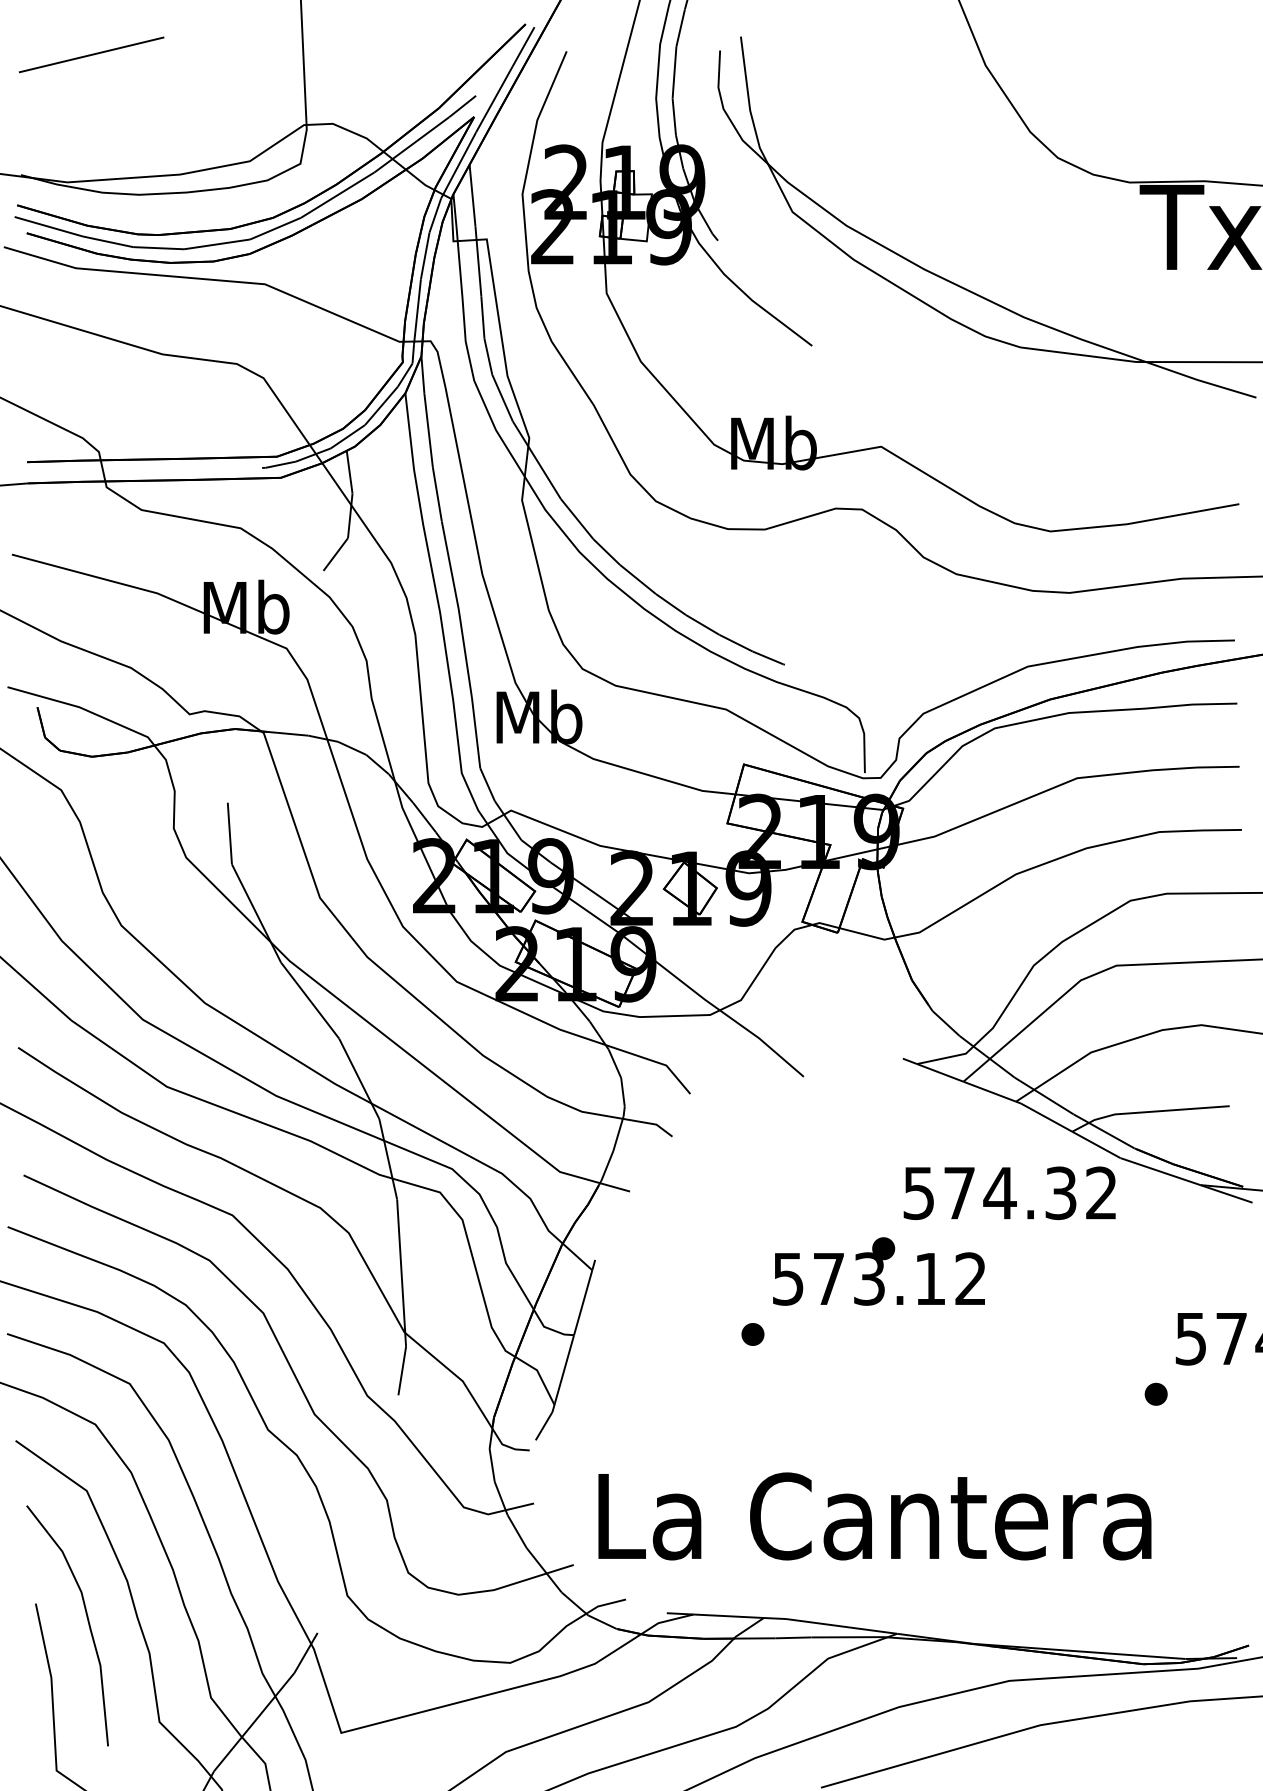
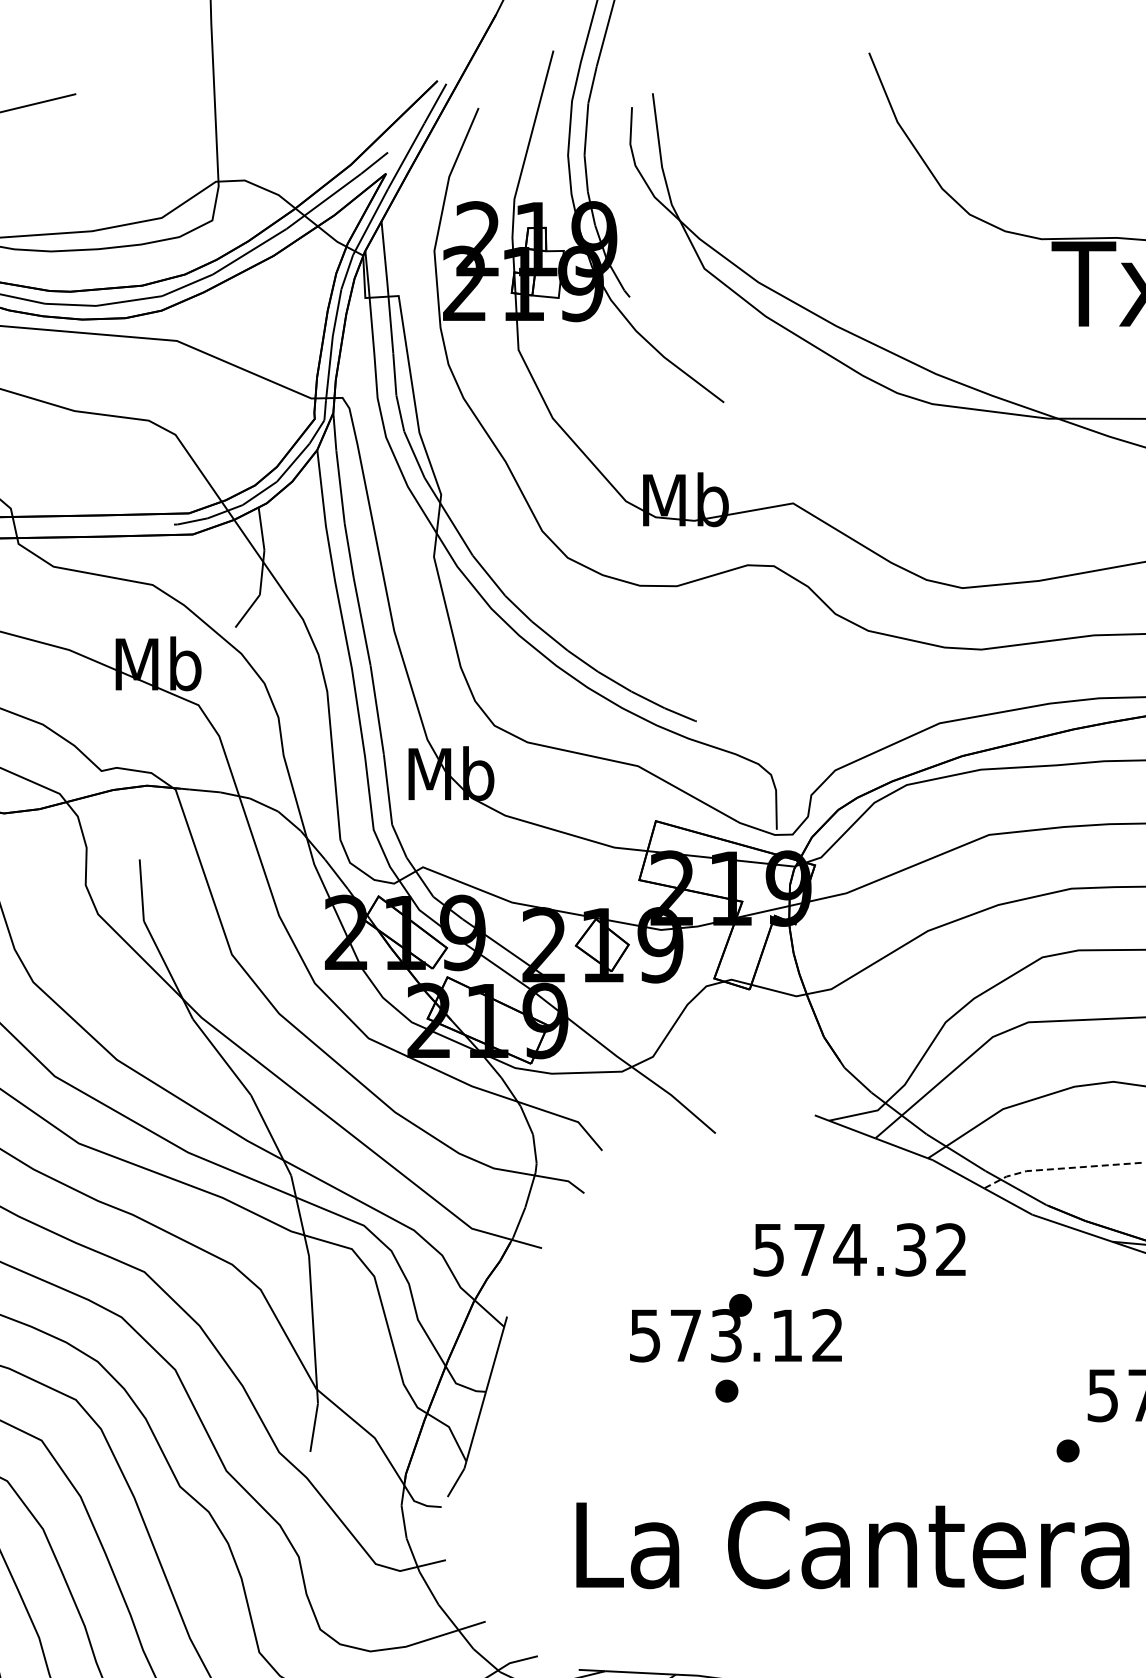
line: (1147, 1112) -> (1059, 1169), solid -> dashed
text: (1009, 1193) -> (859, 1250), moved
text: (878, 1271) -> (735, 1328), moved
part: (752, 1334) -> (726, 1391), moved
text: (874, 1516) -> (852, 1545), moved

